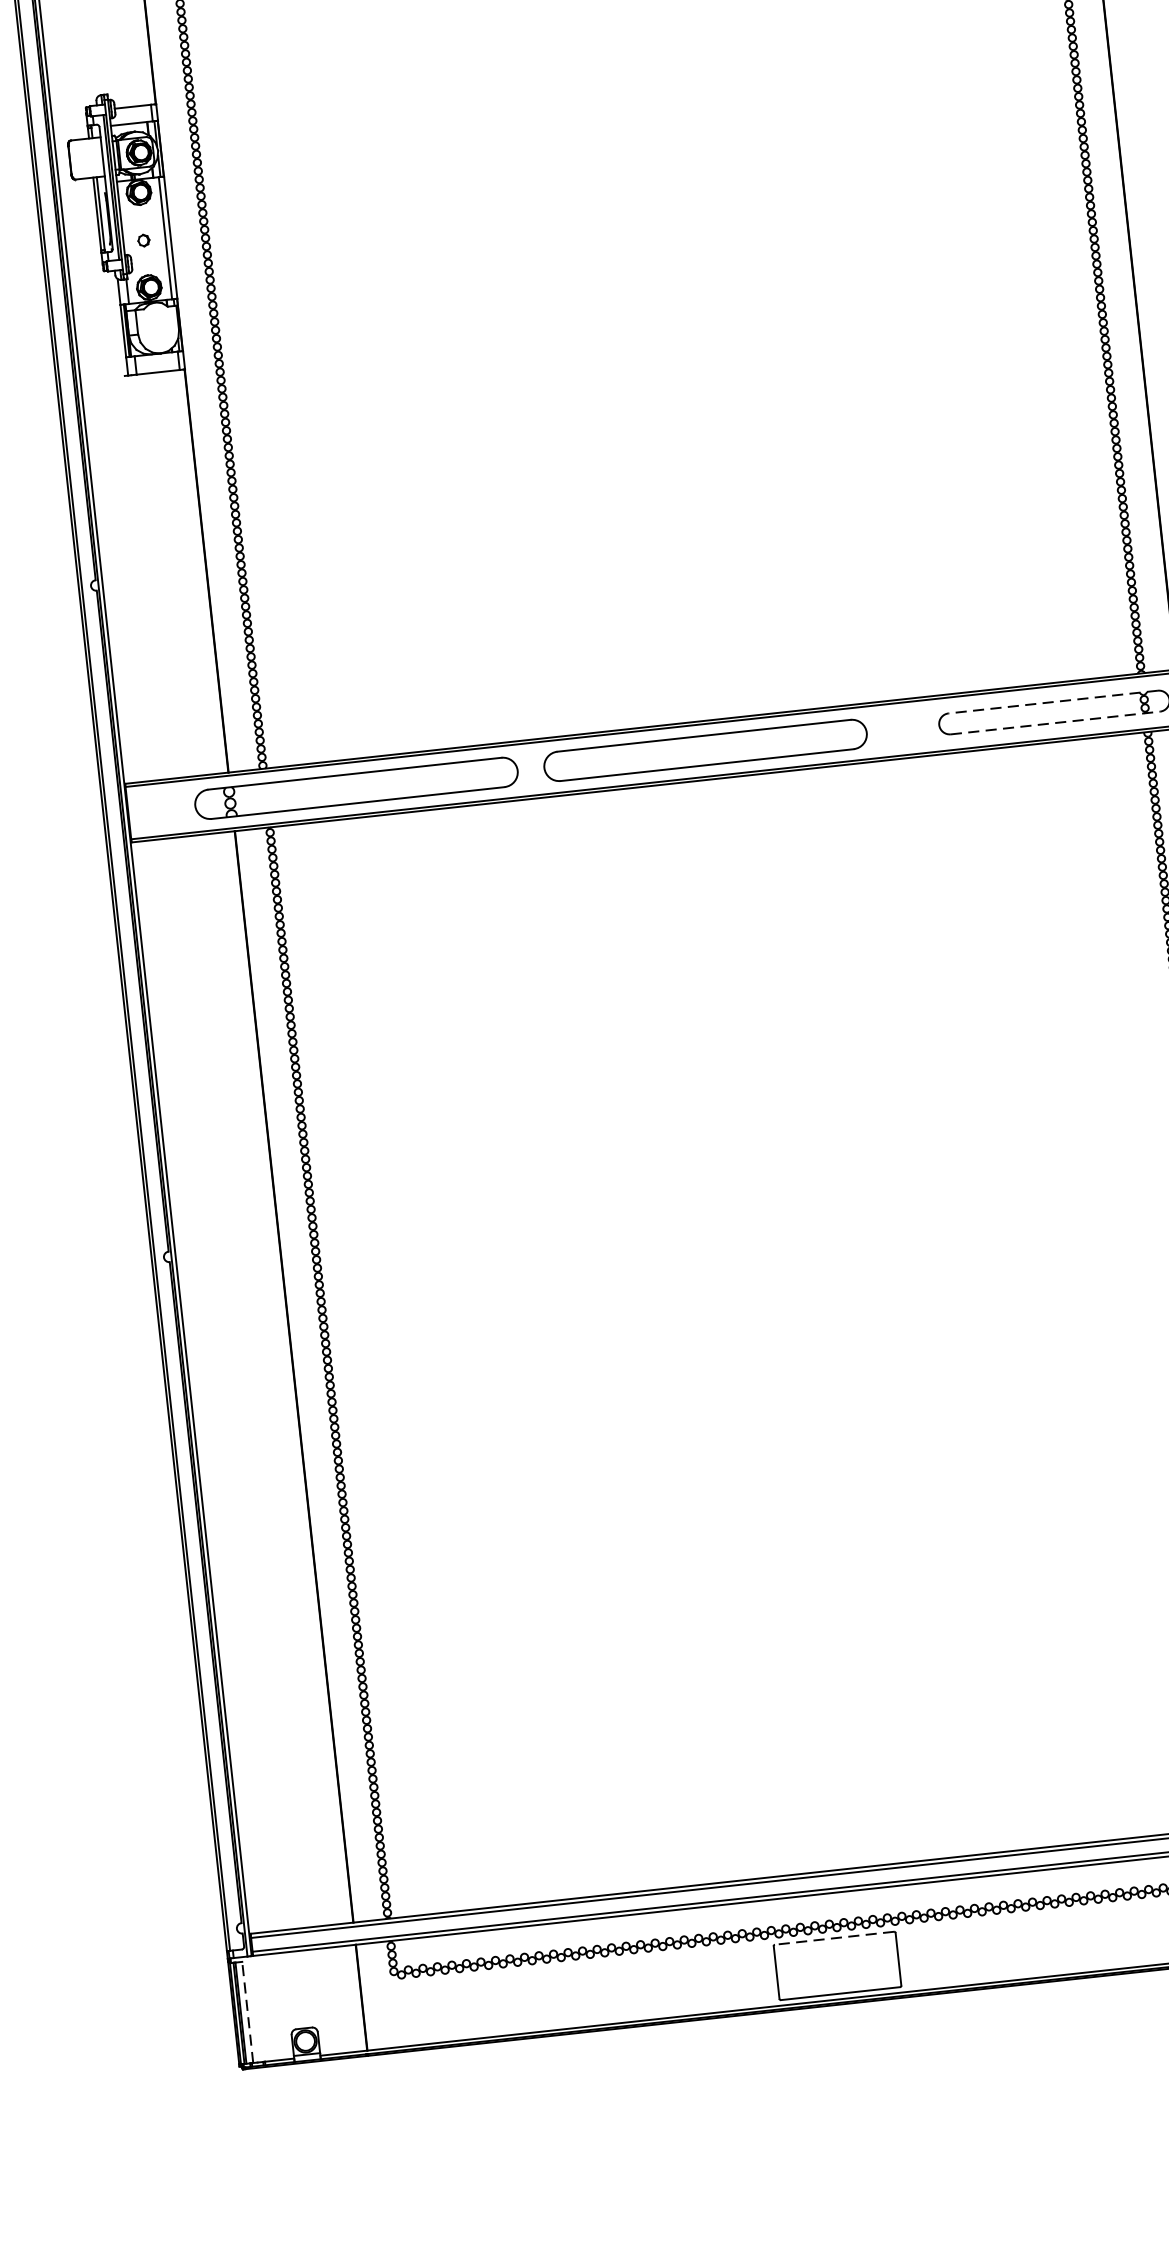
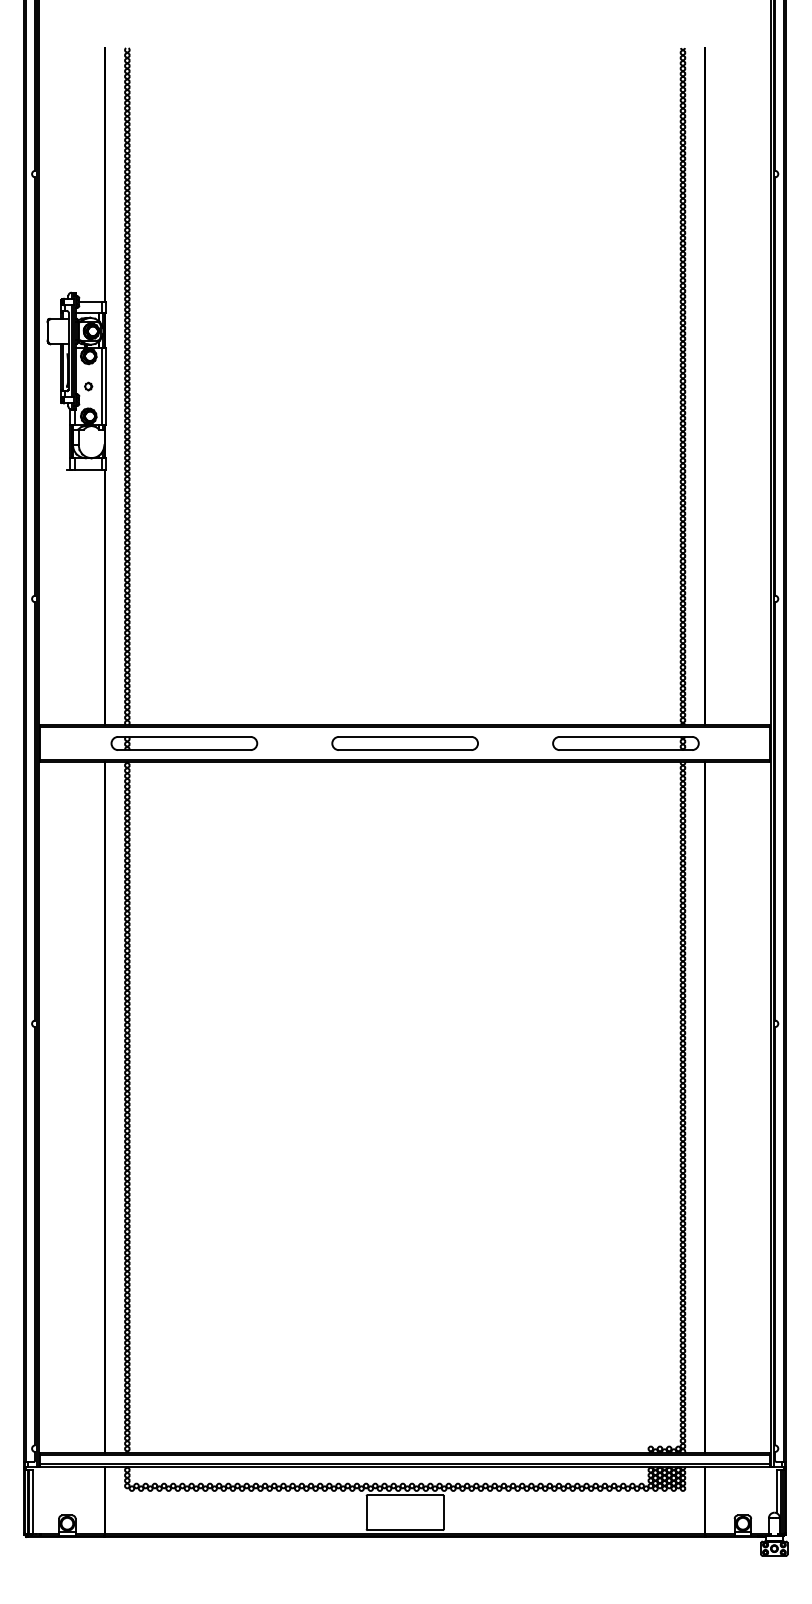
line: (1052, 701) -> (625, 736), dashed -> solid
line: (1056, 723) -> (626, 750), dashed -> solid
part: (704, 750) -> (404, 743), size x0.71
part: (356, 788) -> (184, 743), size x0.71
line: (835, 1938) -> (405, 1495), dashed -> solid
line: (248, 2012) -> (33, 1501), dashed -> solid

